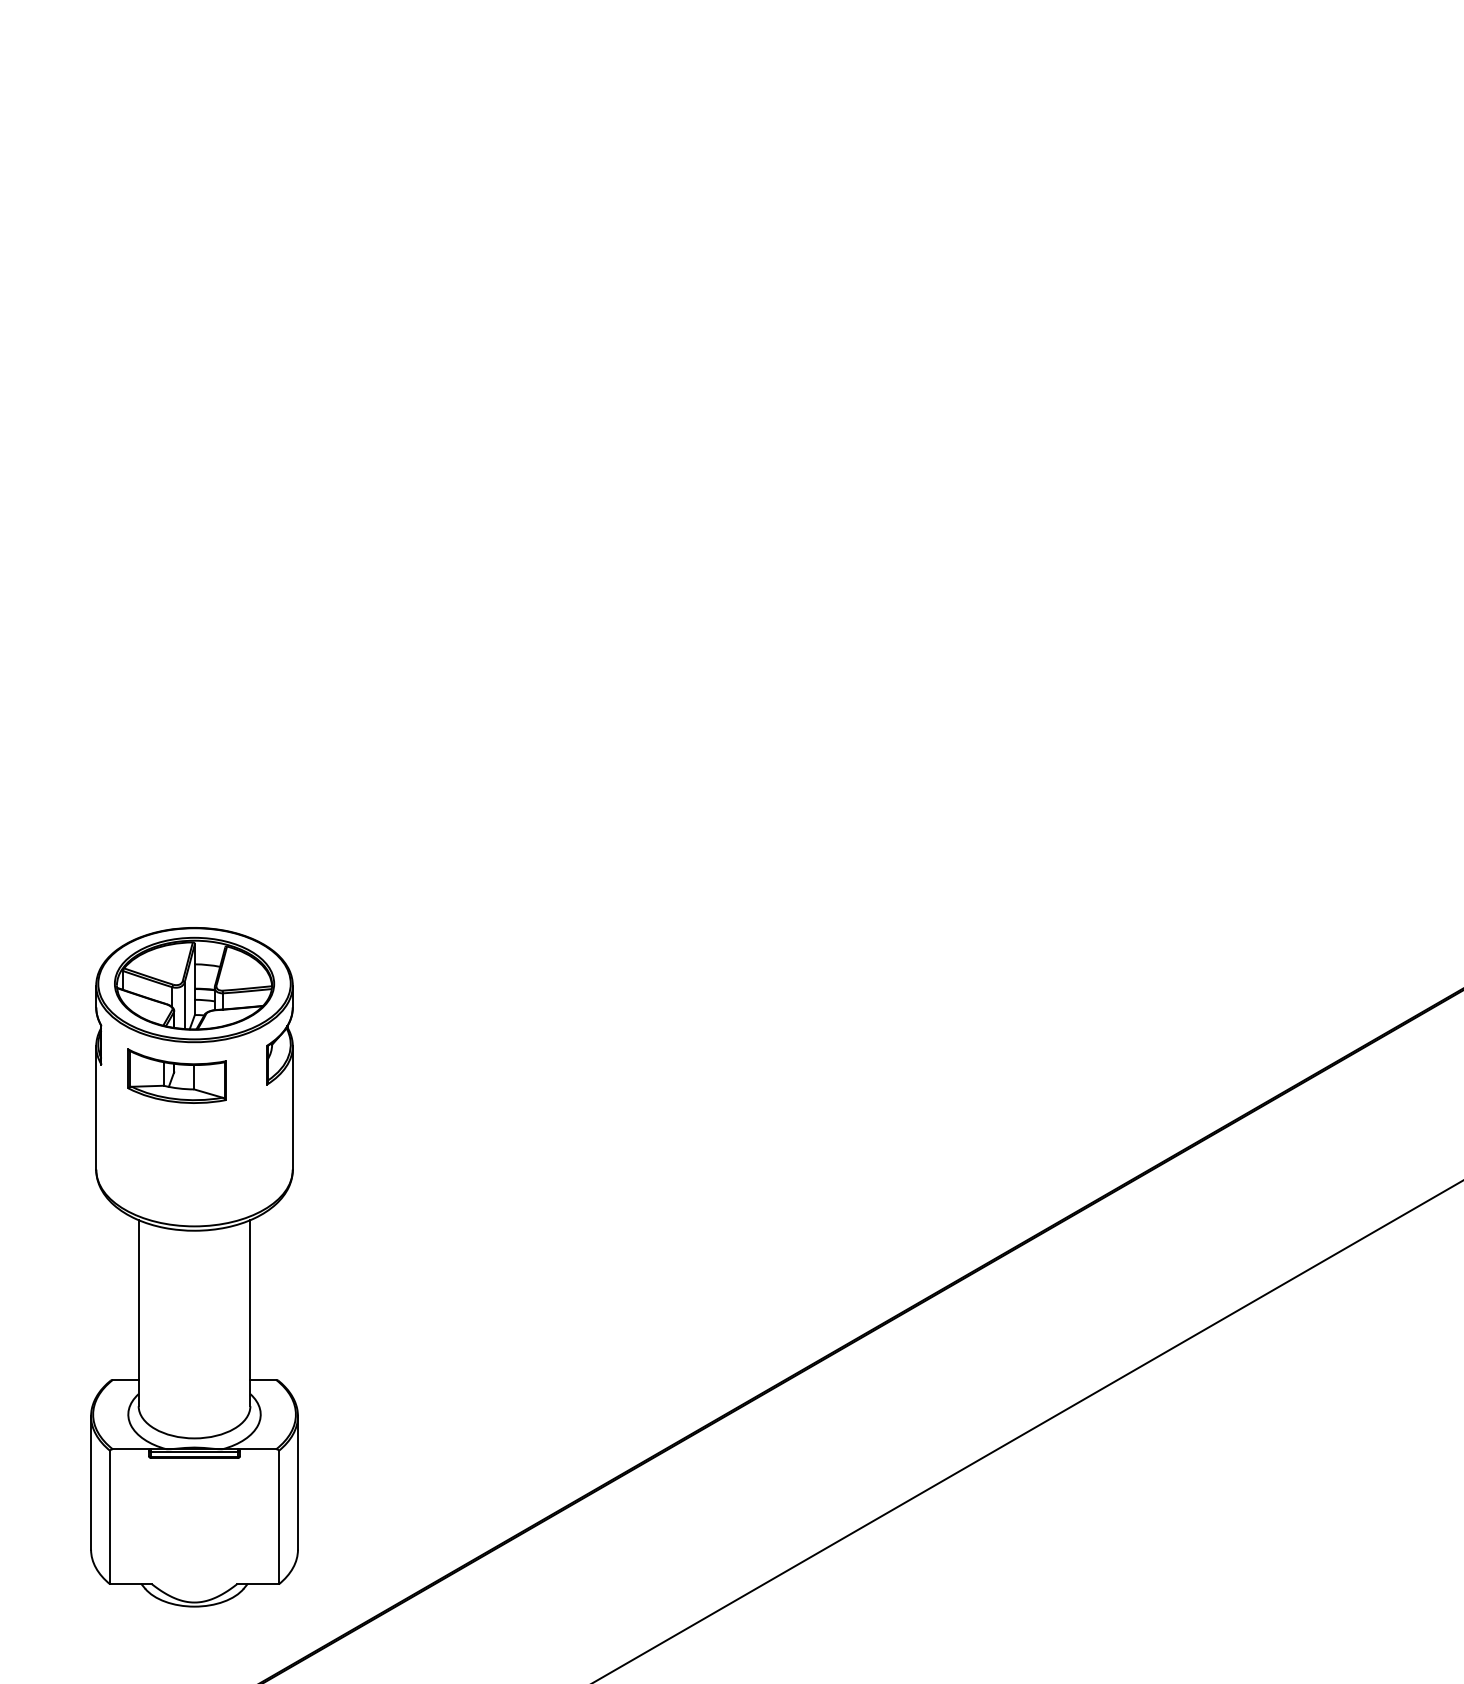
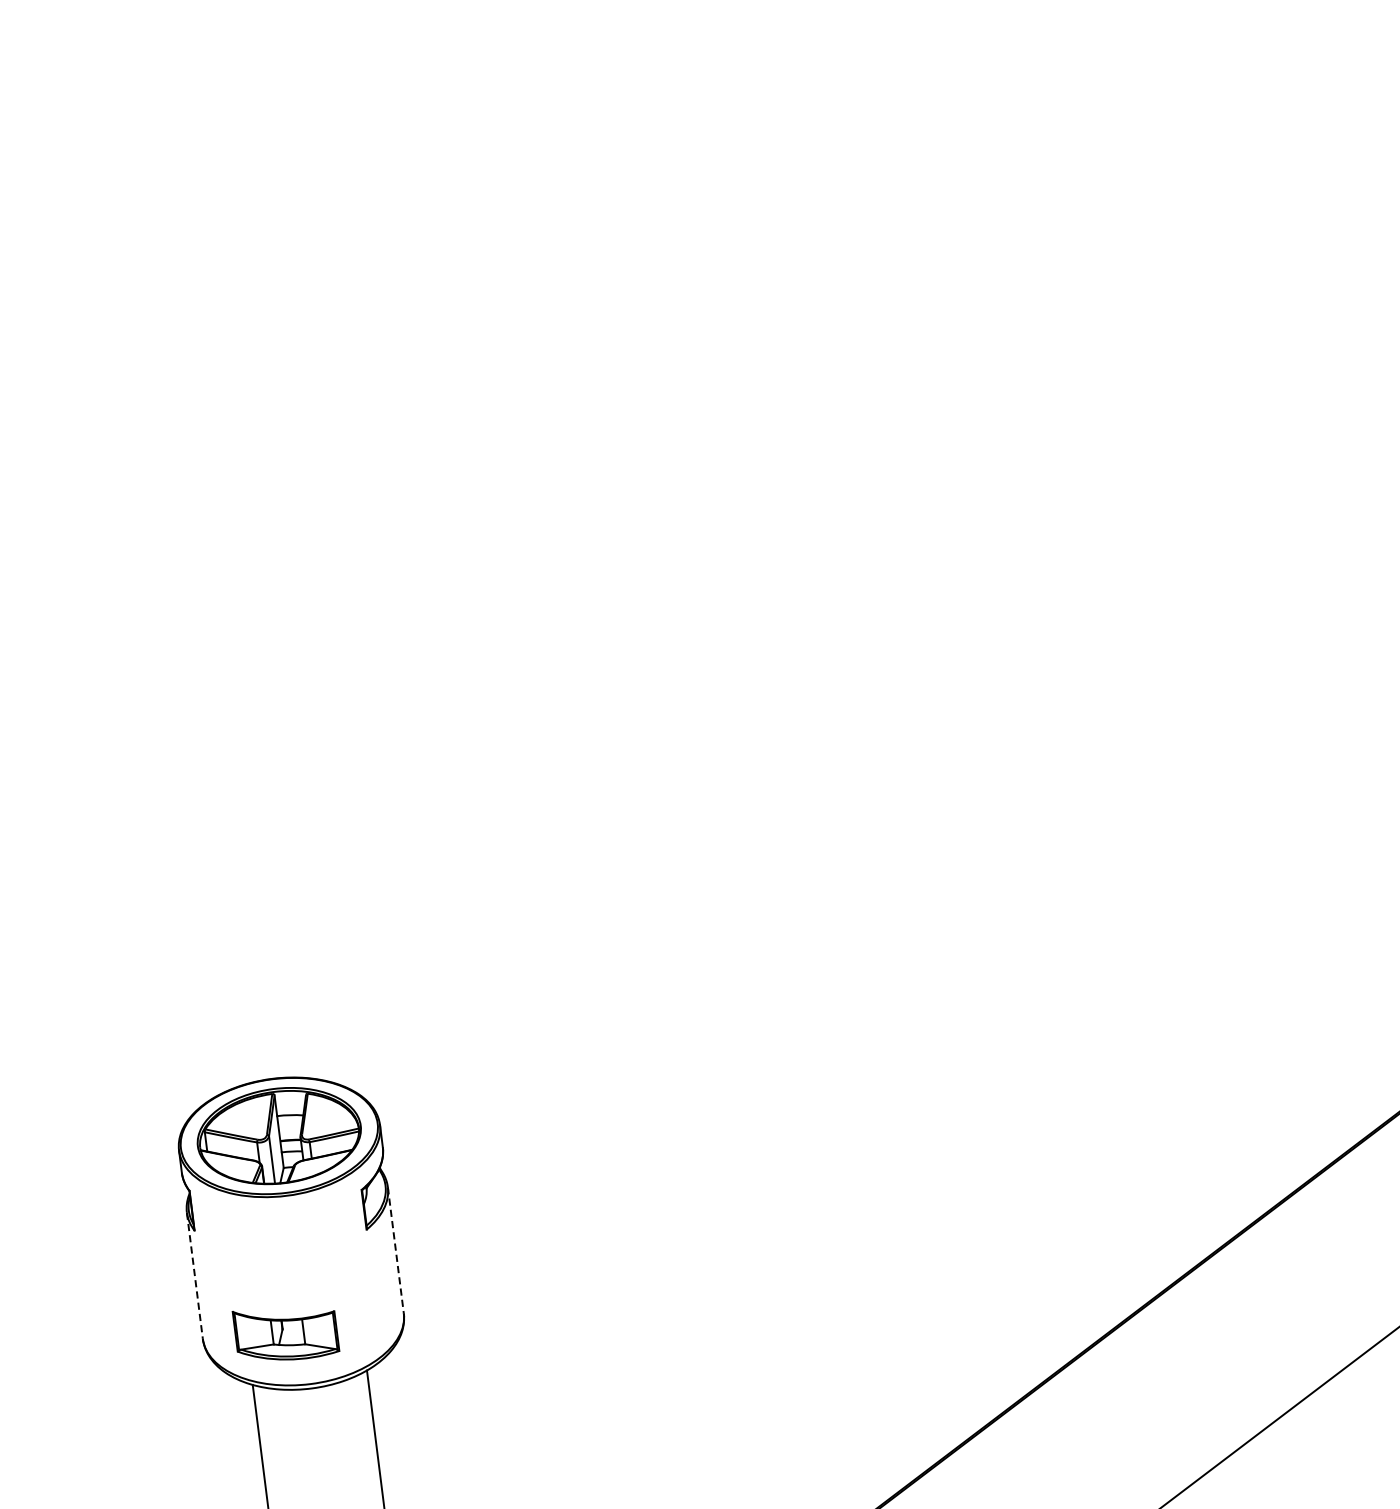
part: (176, 1075) -> (285, 1332), moved
line: (96, 1107) -> (195, 1275), solid -> dashed
line: (292, 1107) -> (395, 1249), solid -> dashed

